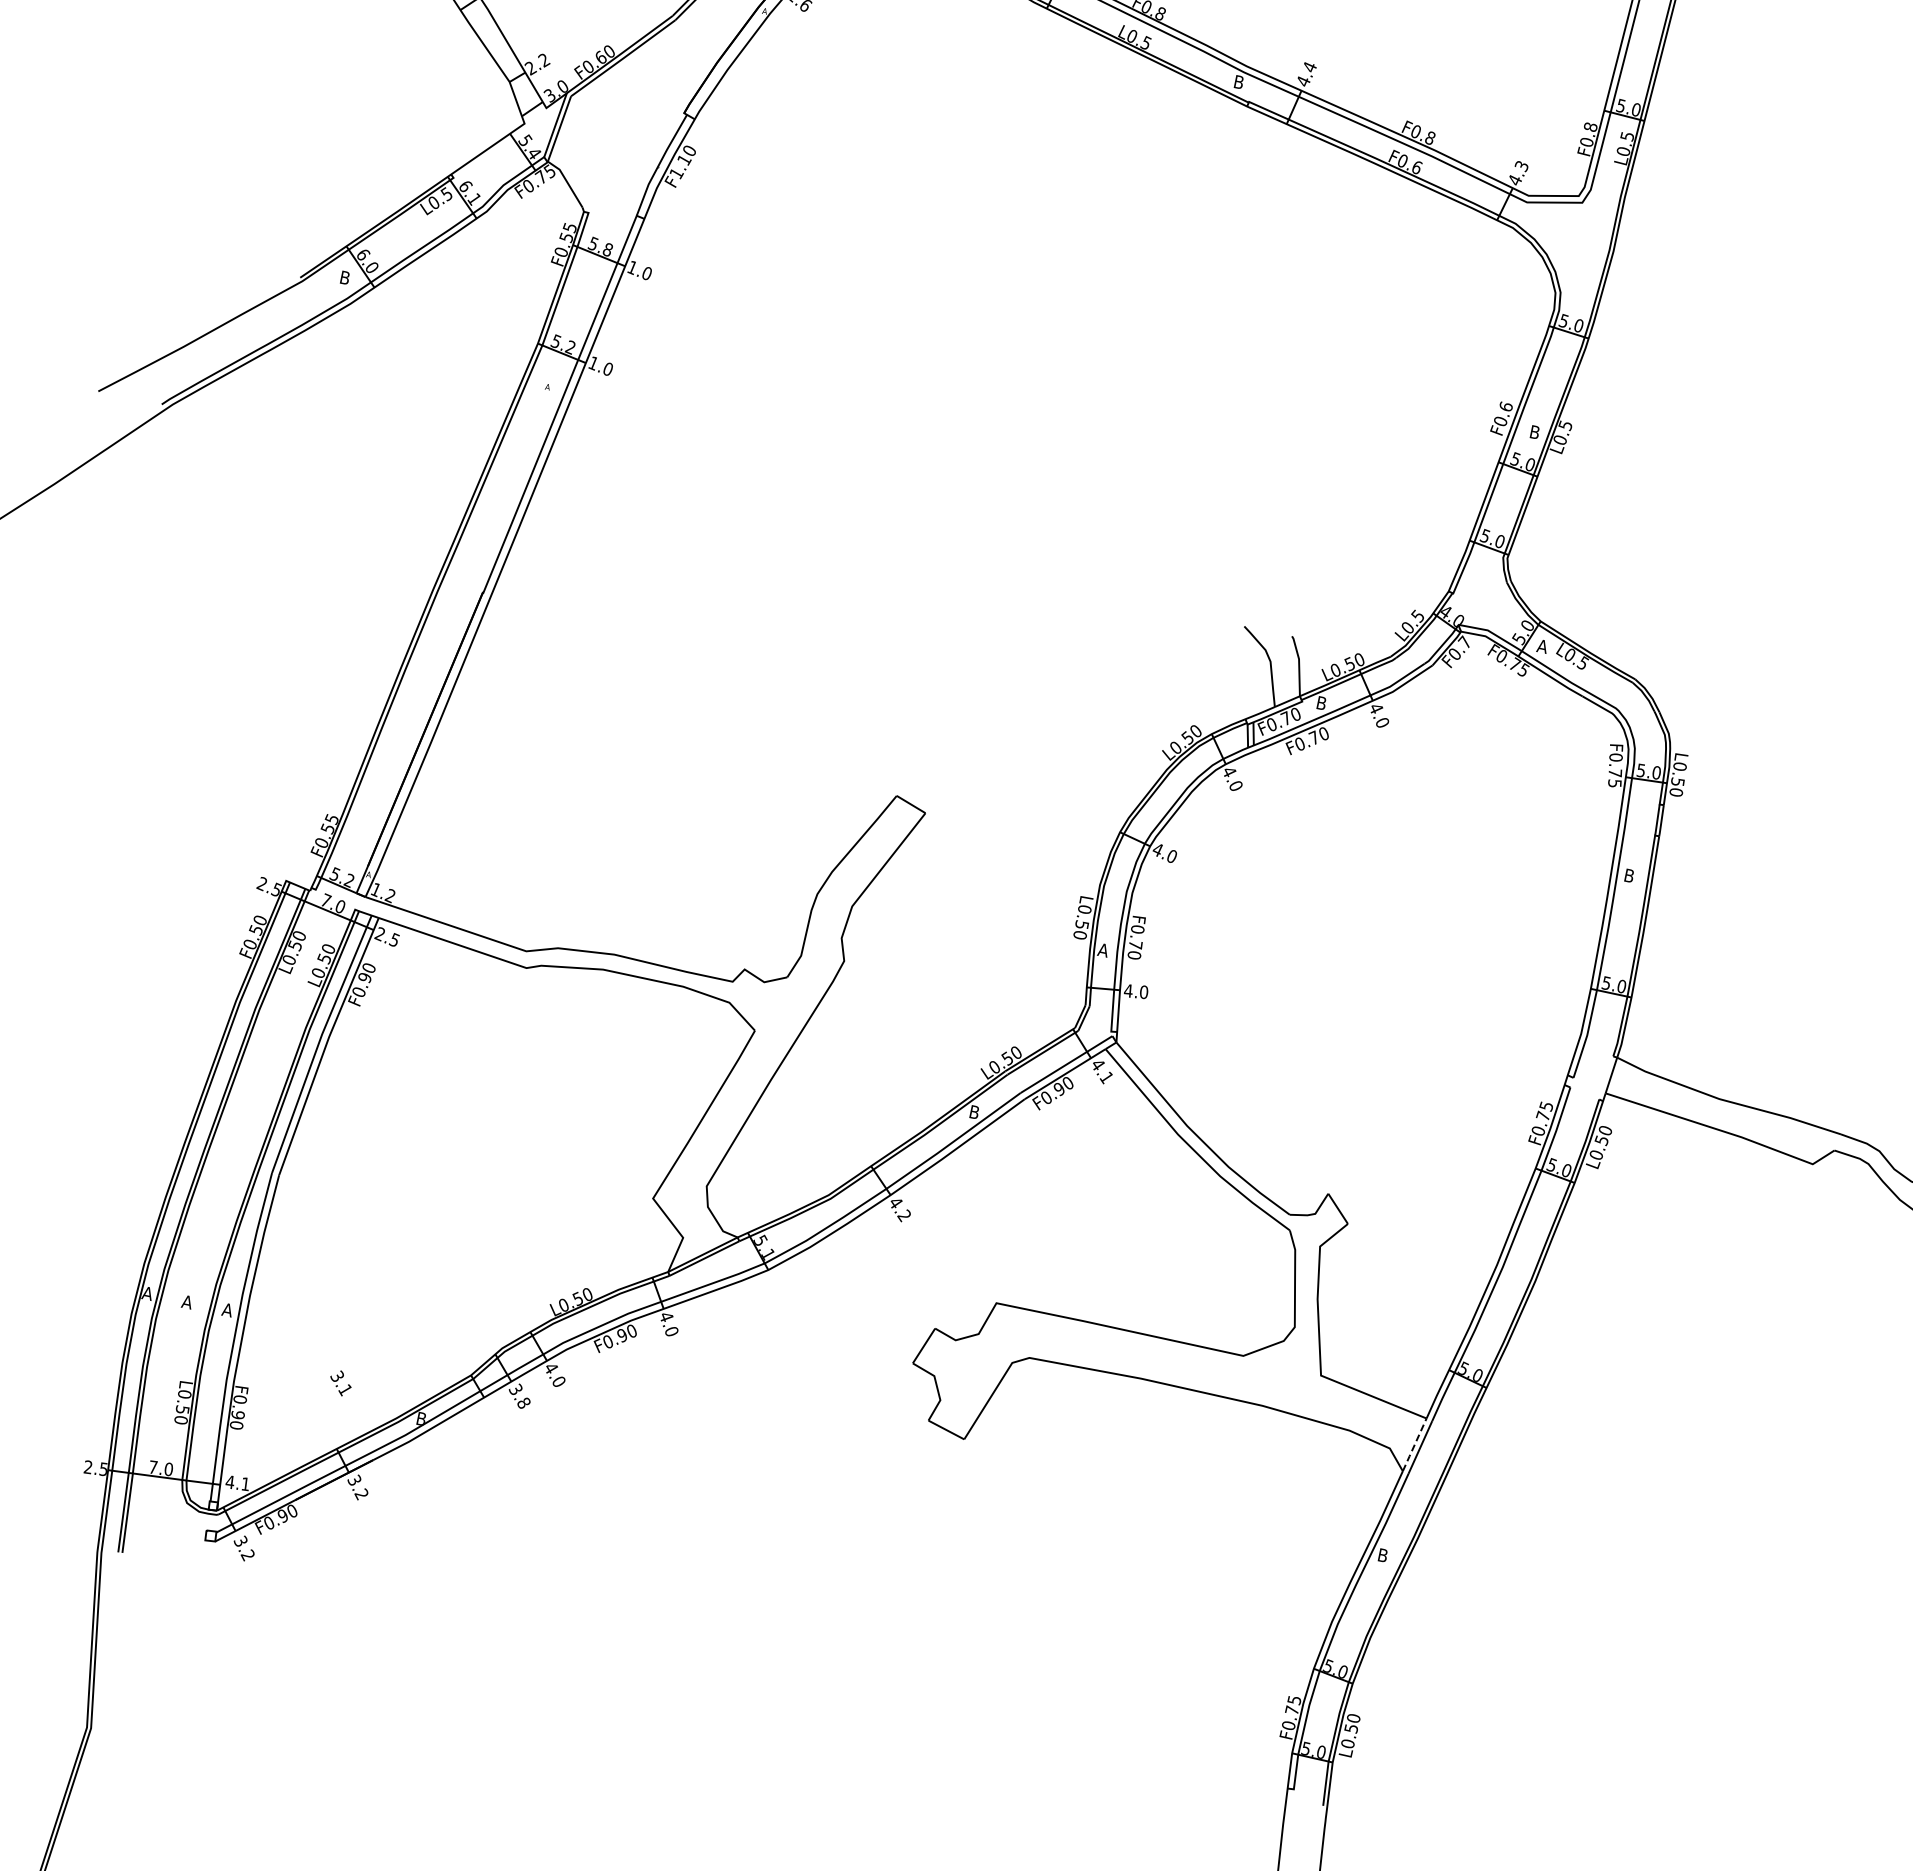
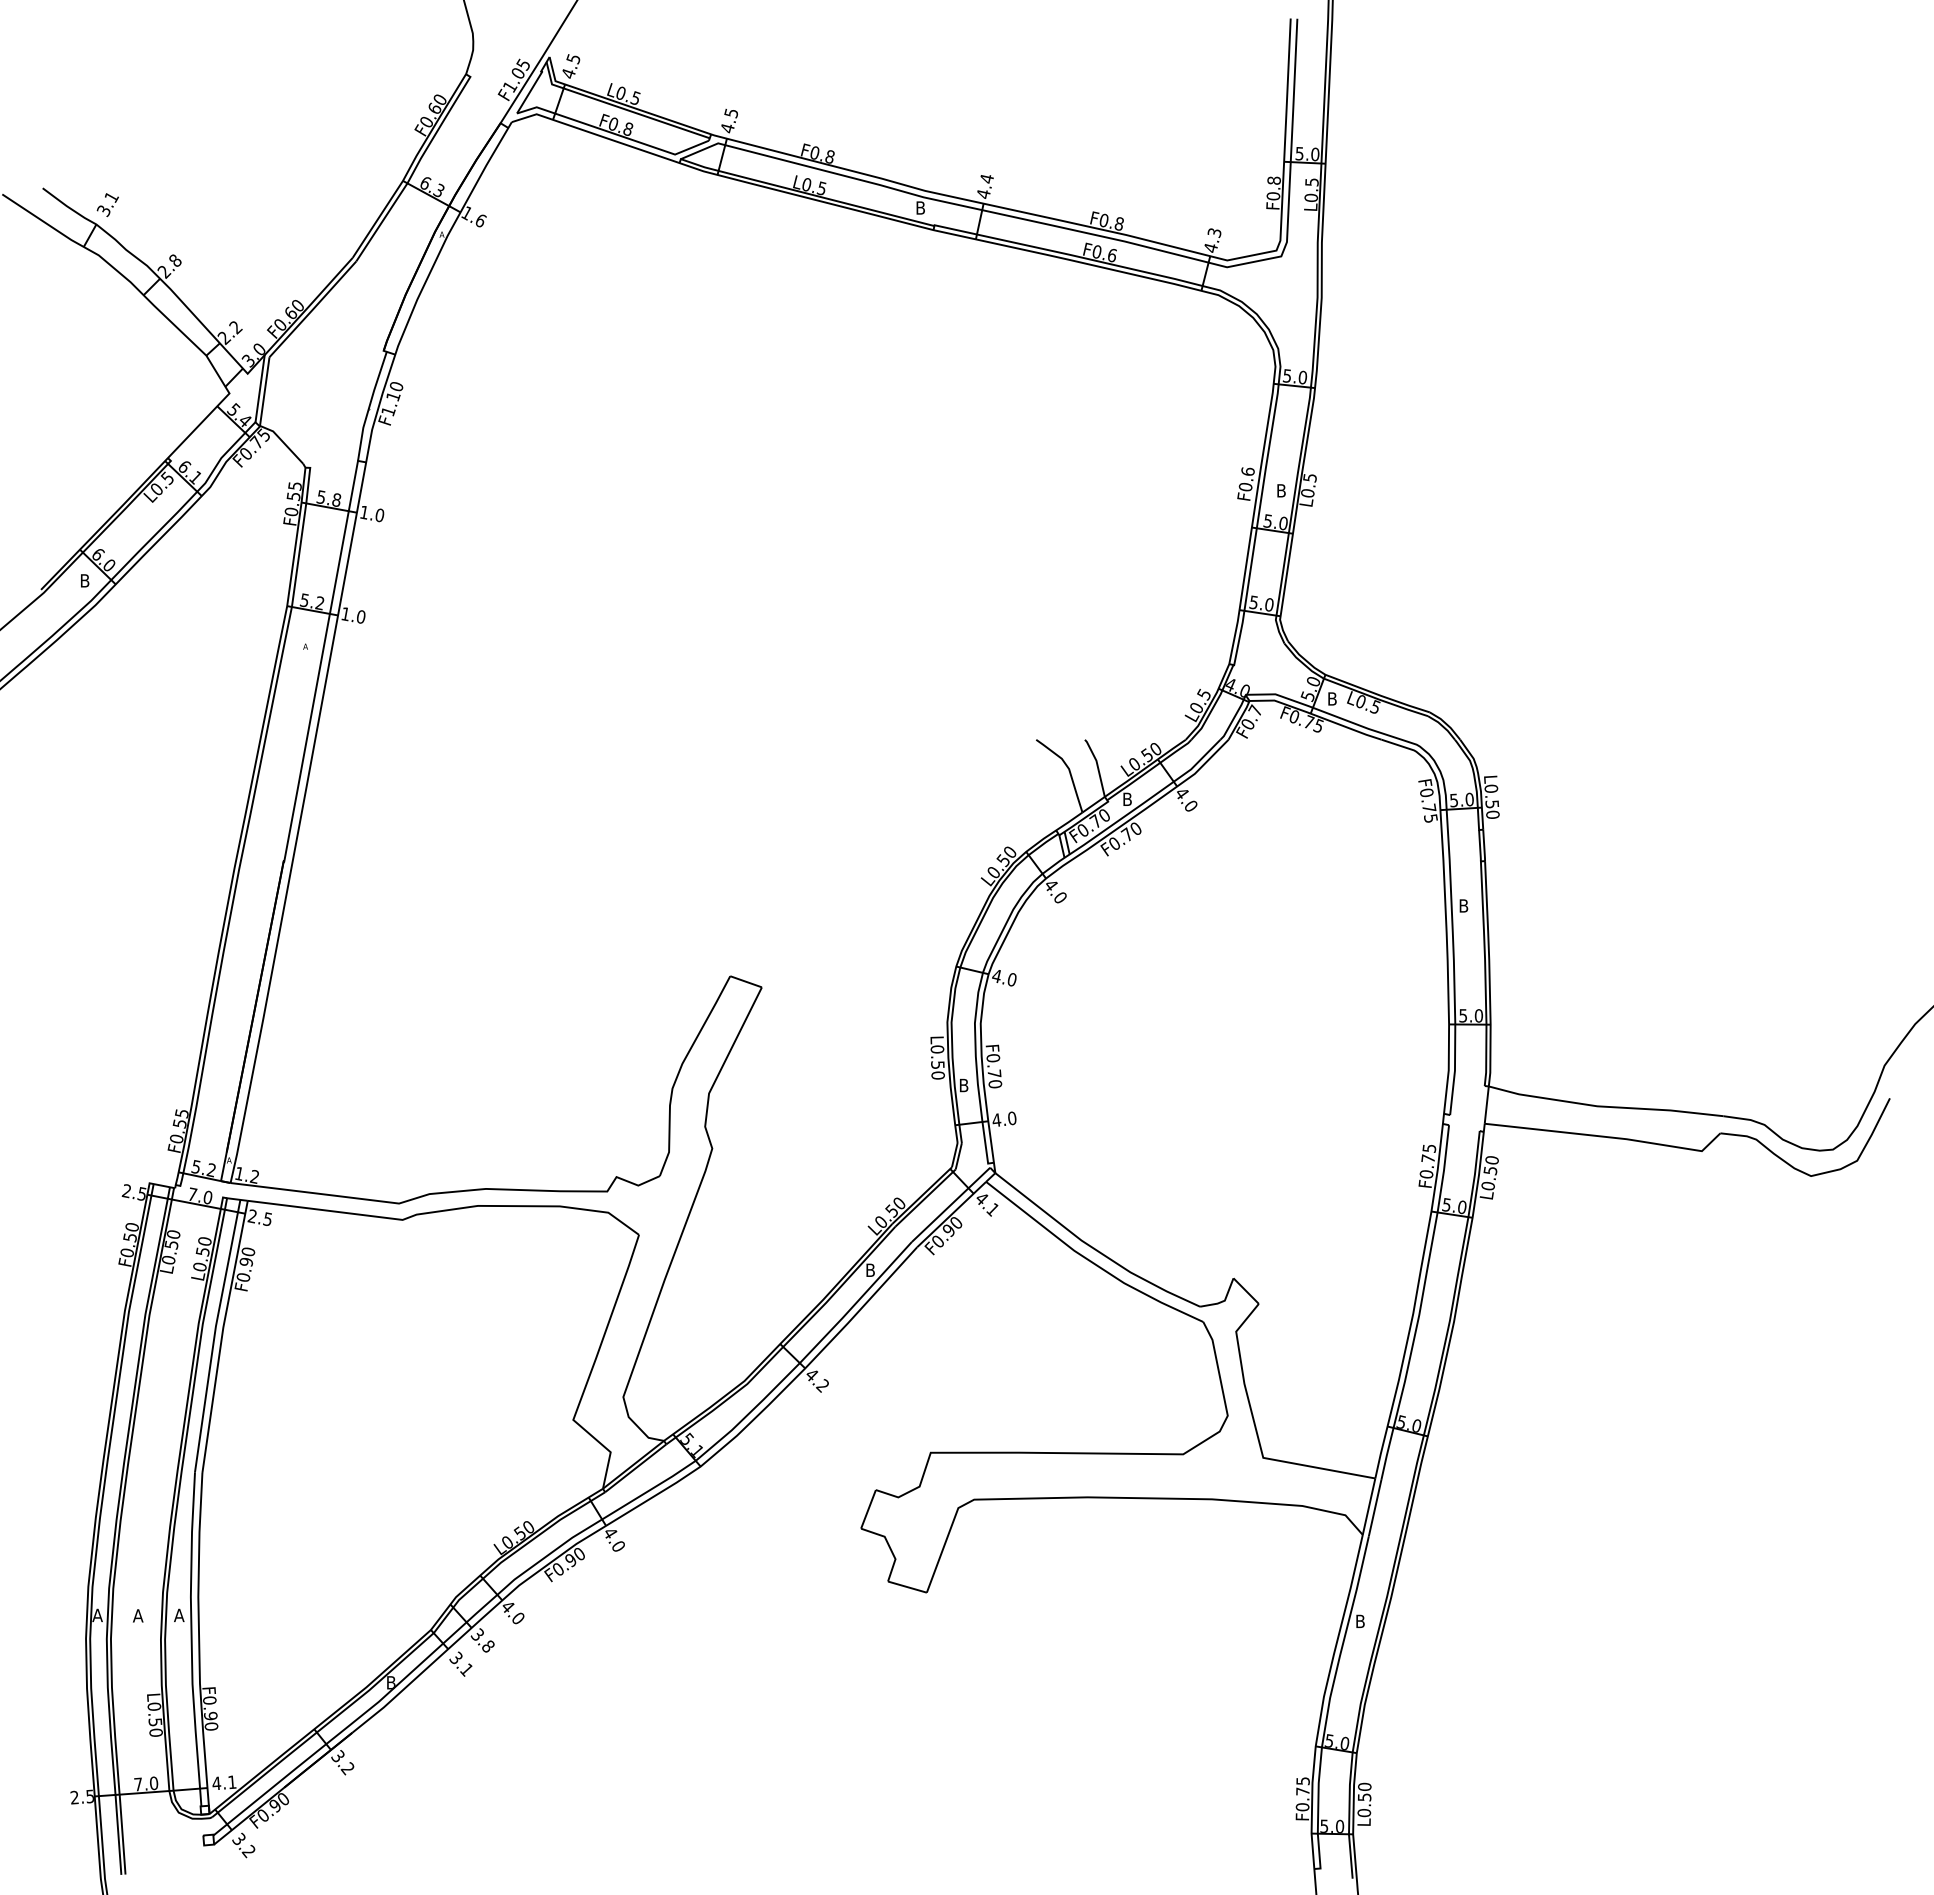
text: (1542, 646) -> (1332, 698), A -> B
text: (1103, 950) -> (963, 1085), A -> B
text: (340, 1382) -> (460, 1663), moved
line: (1414, 1445) -> (1368, 1507), dashed -> solid

